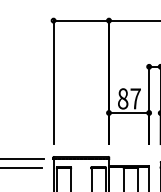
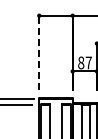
line: (53, 81) -> (39, 52), solid -> dashed

